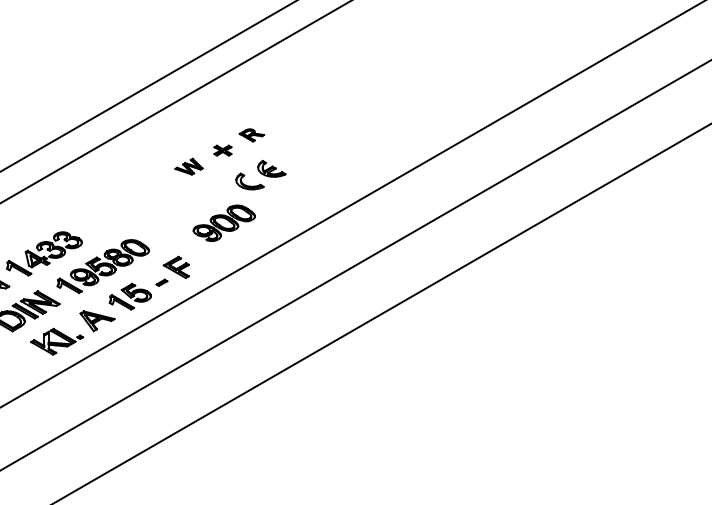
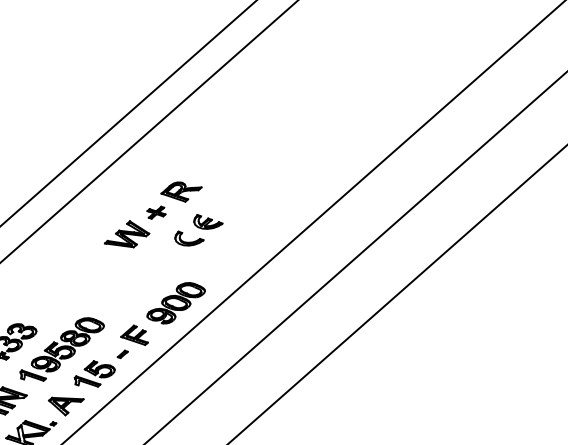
part: (251, 135) -> (181, 192), size x1.67
part: (188, 166) -> (125, 235), size x1.67
part: (223, 222) -> (175, 302), moved

